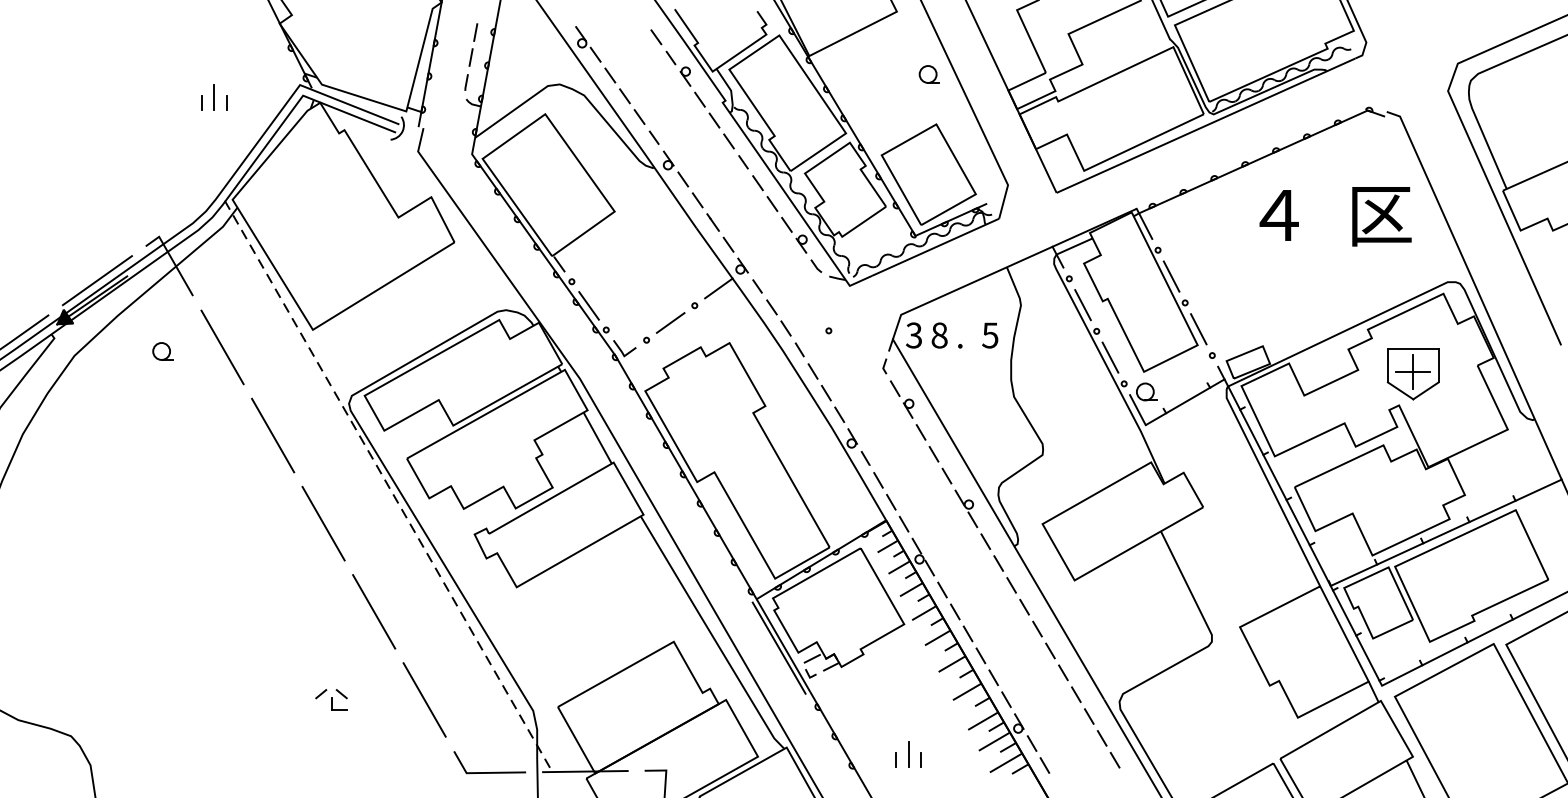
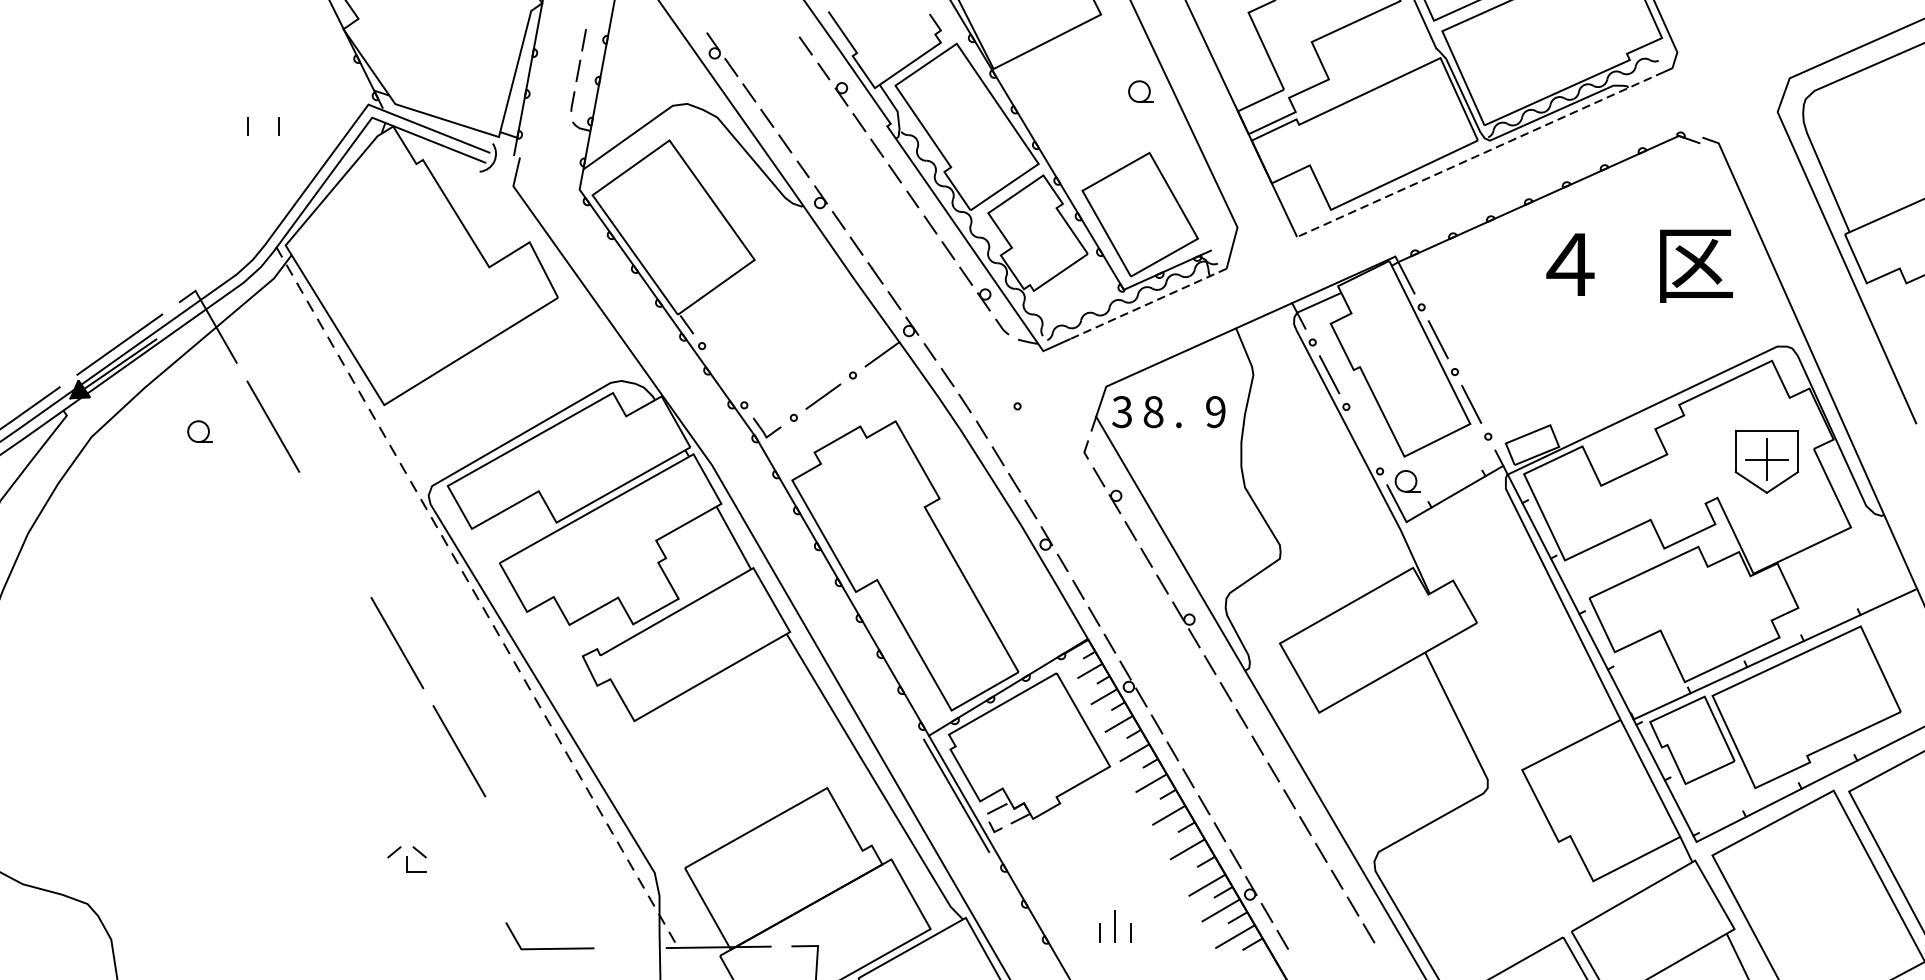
line: (214, 96) -> (263, 118), removed
line: (1206, 125) -> (1481, 154), solid -> dashed
line: (935, 247) -> (1148, 304), solid -> dashed
line: (588, 305) -> (722, 375), removed
text: (990, 335) -> (1215, 412), 5 -> 9
line: (1110, 357) -> (1363, 439), removed
part: (1412, 374) -> (1765, 462), moved
line: (273, 435) -> (335, 534), removed
line: (424, 699) -> (521, 858), removed
line: (493, 771) -> (554, 947), moved

